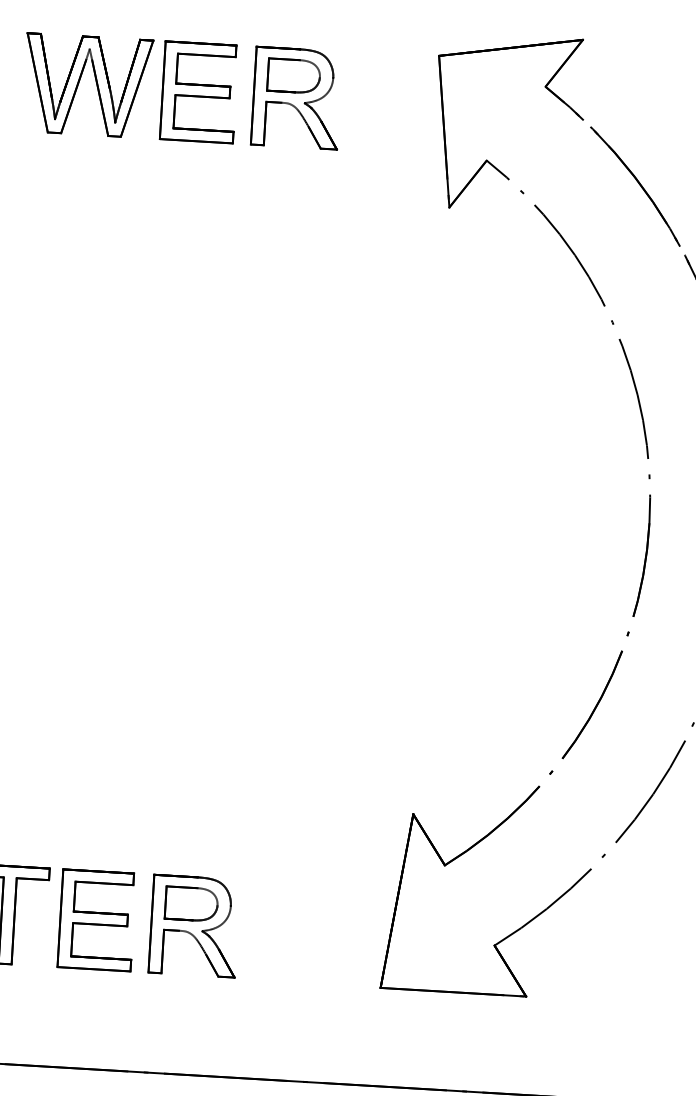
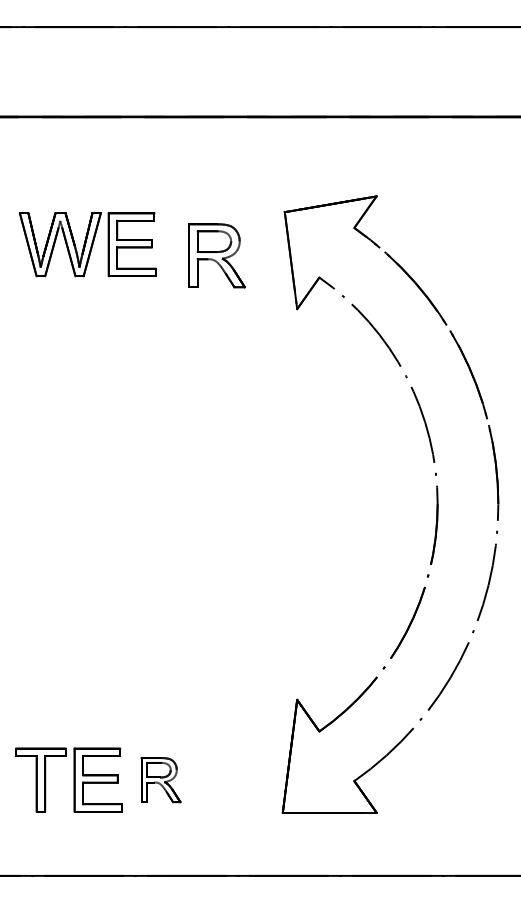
part: (295, 97) -> (216, 255), moved
part: (193, 925) -> (160, 779), size x0.7

